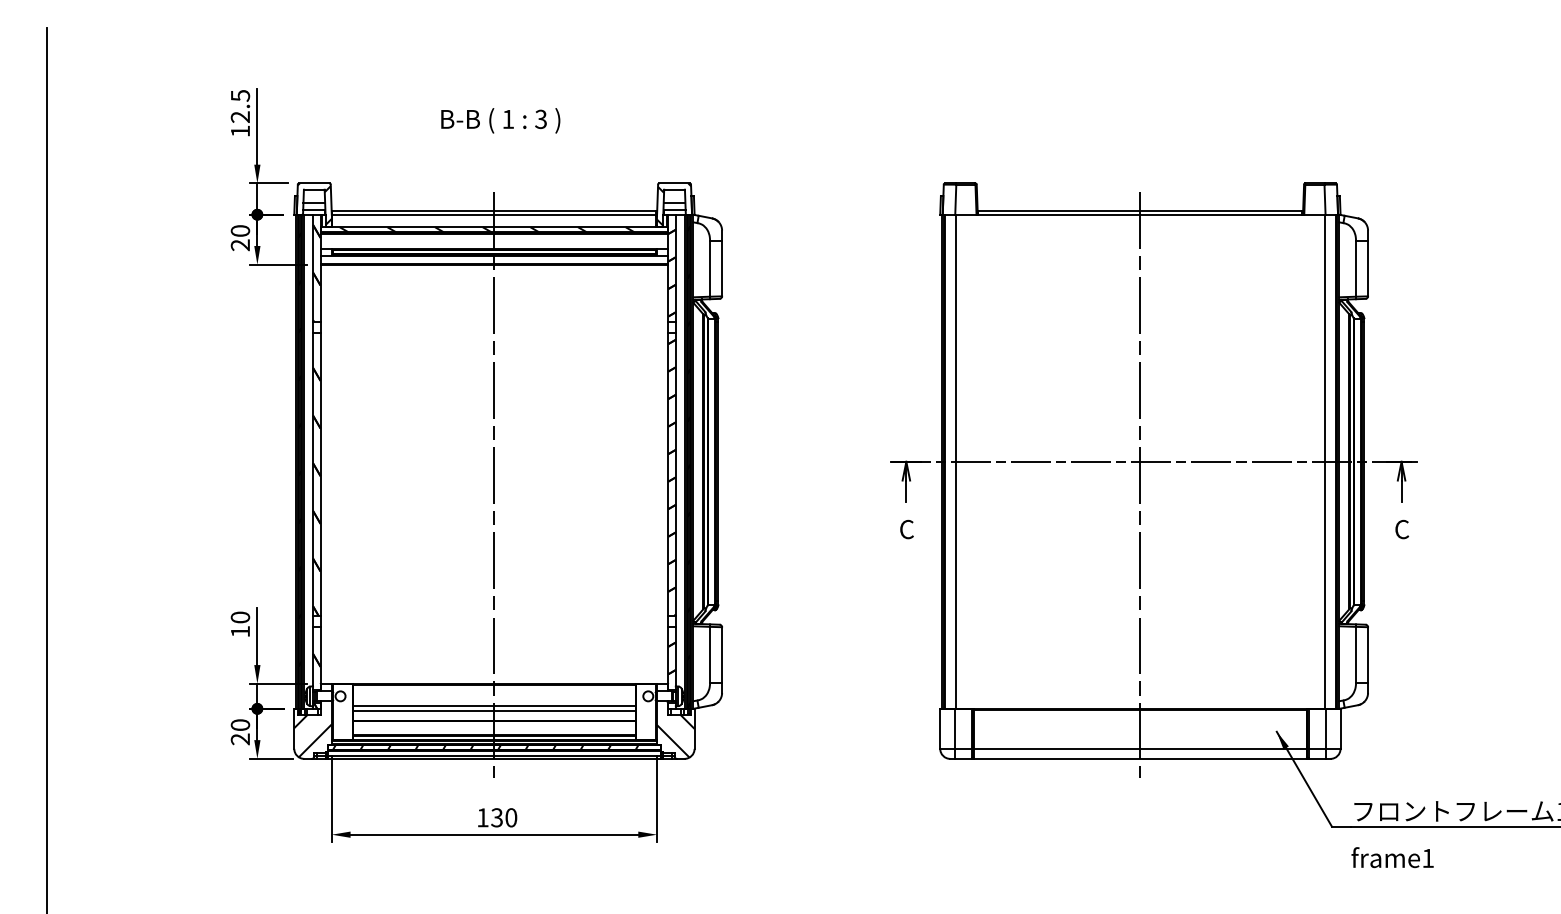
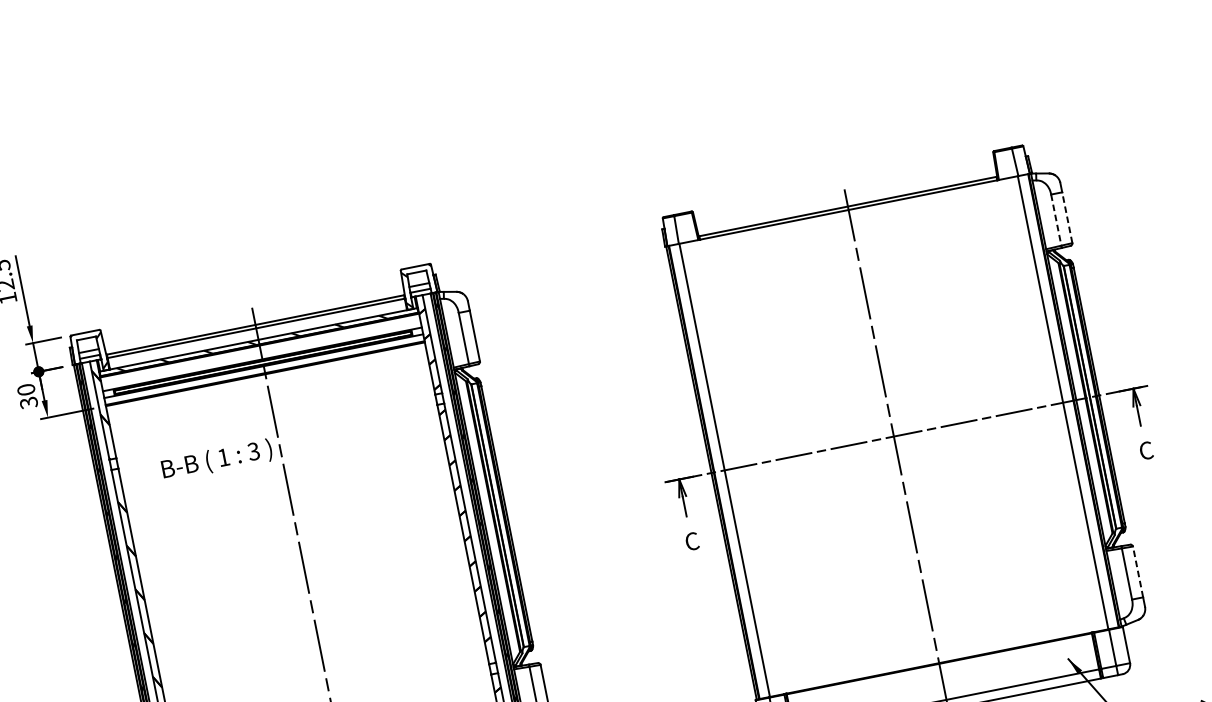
text: (500, 120) -> (216, 460), moved
text: (240, 245) -> (28, 403), 20 -> 30
line: (1356, 268) -> (1056, 219), solid -> dashed
line: (1368, 268) -> (1067, 217), solid -> dashed
line: (1368, 654) -> (1138, 571), solid -> dashed

